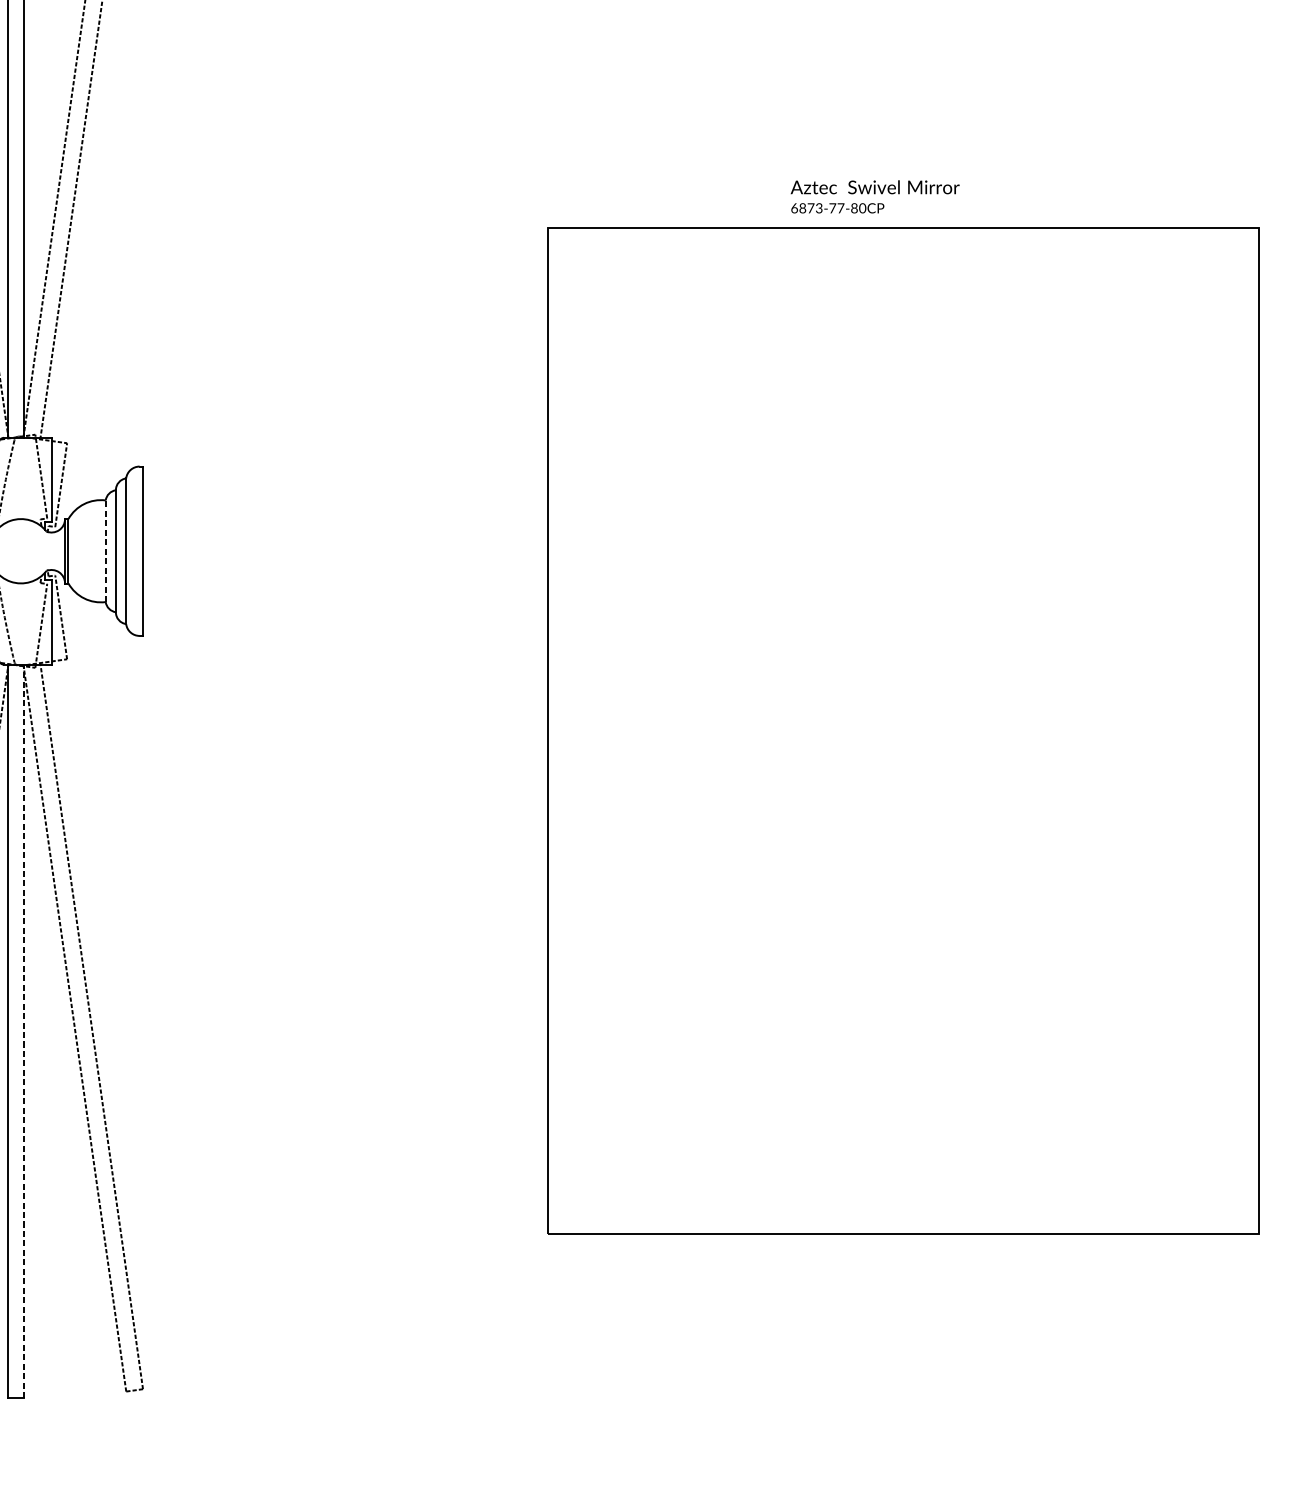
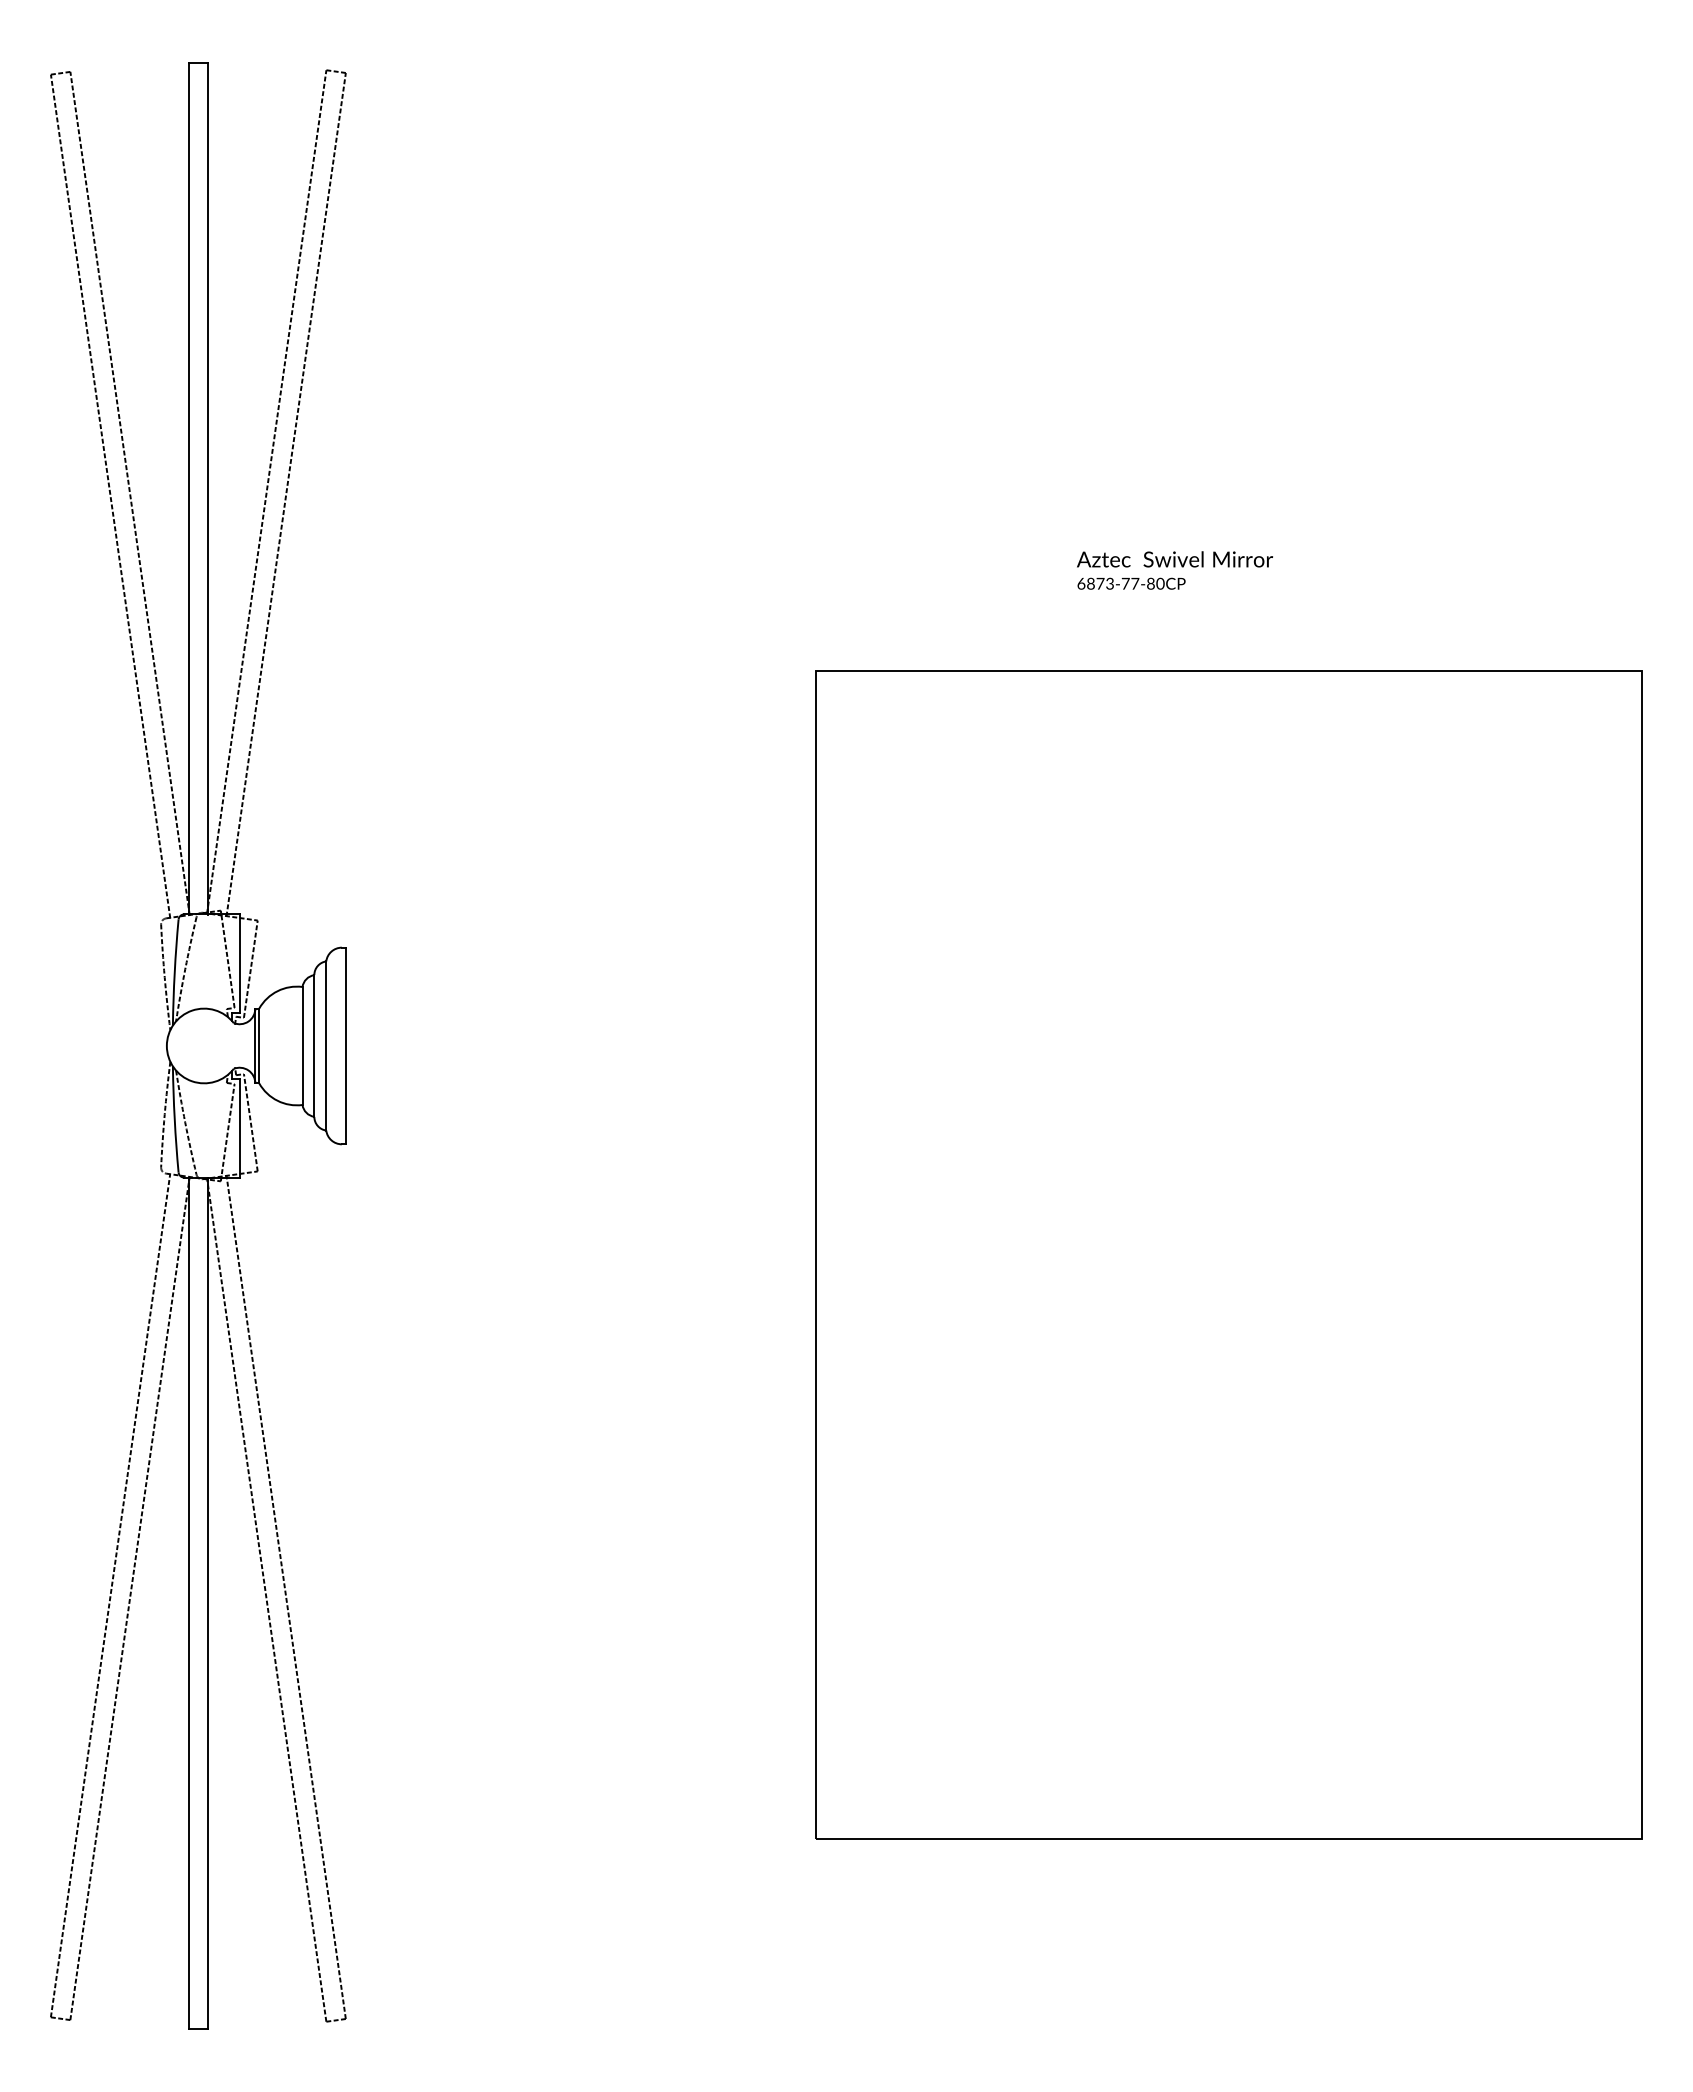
text: (874, 196) -> (1174, 570), moved
line: (105, 551) -> (302, 1046), dashed -> solid
line: (24, 1031) -> (208, 1603), dashed -> solid

